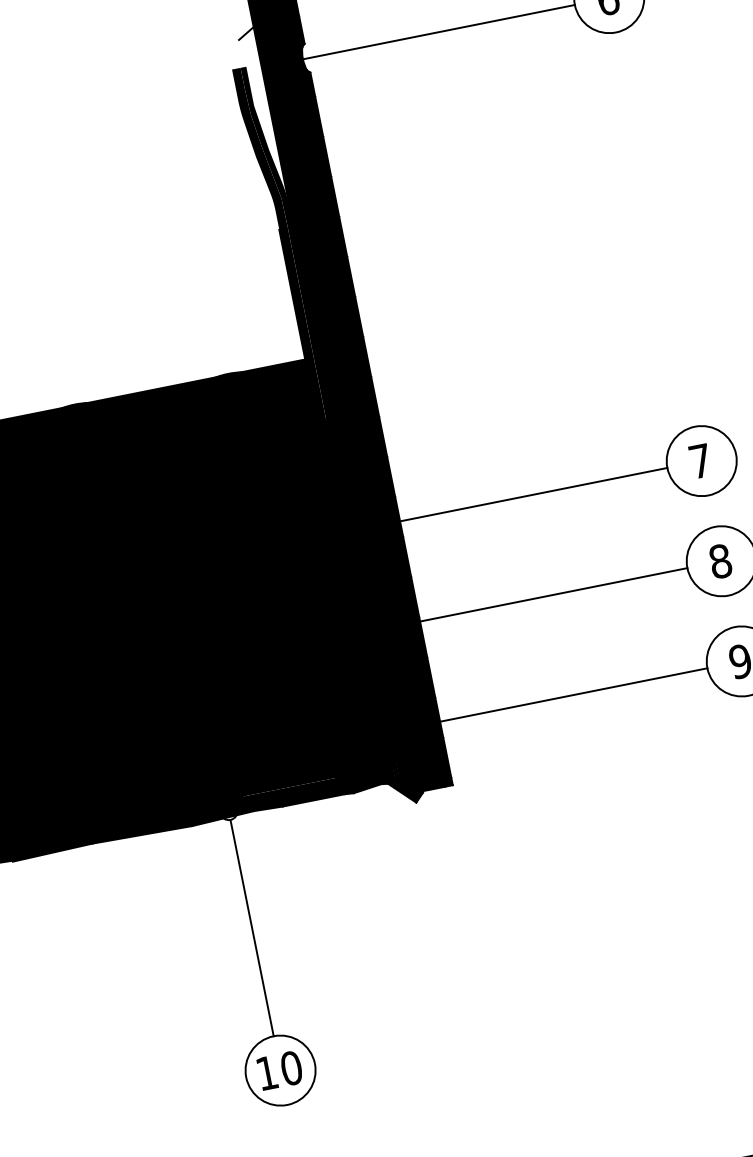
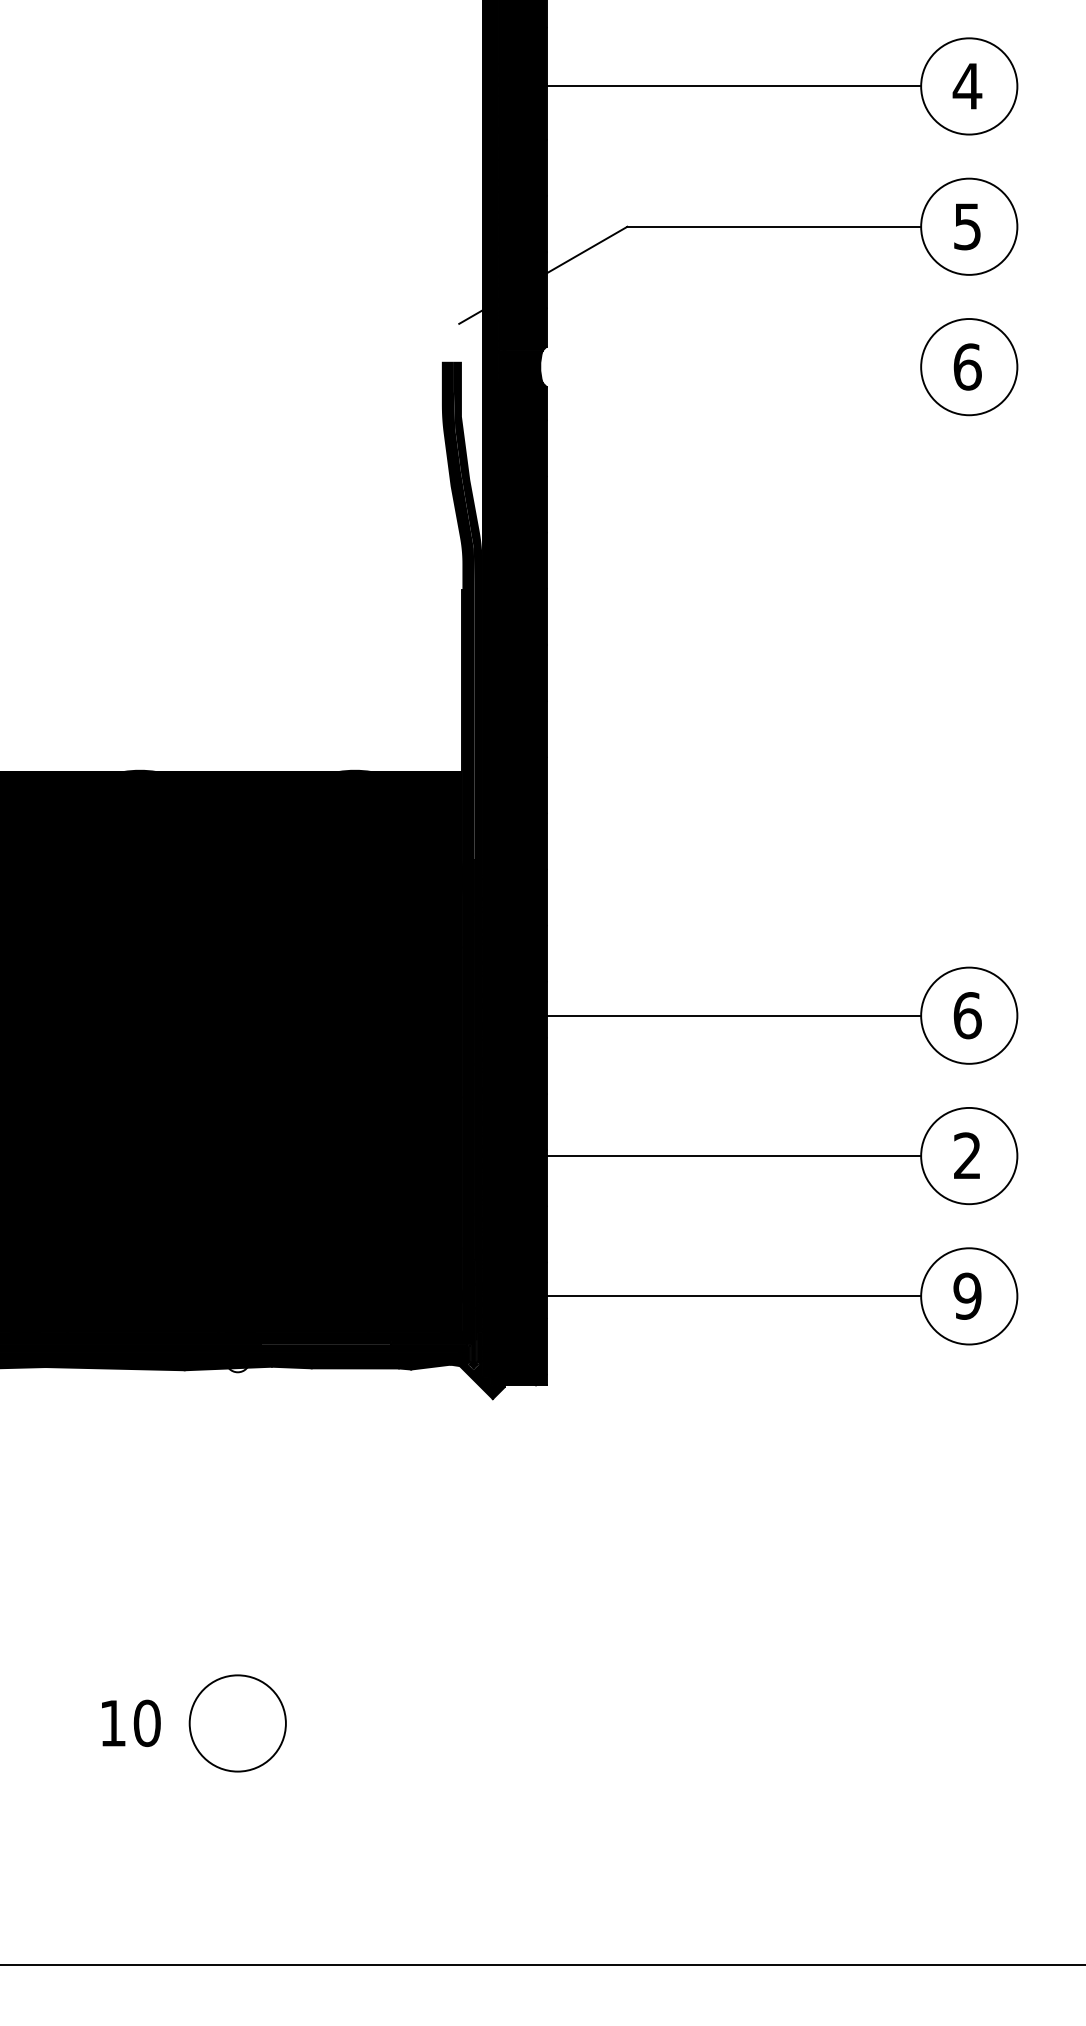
line: (436, 32) -> (727, 367), removed
text: (700, 461) -> (967, 1015), 7 -> 6
text: (720, 561) -> (967, 1155), 8 -> 2
line: (251, 927) -> (237, 1523), removed
text: (280, 1069) -> (131, 1722), moved

